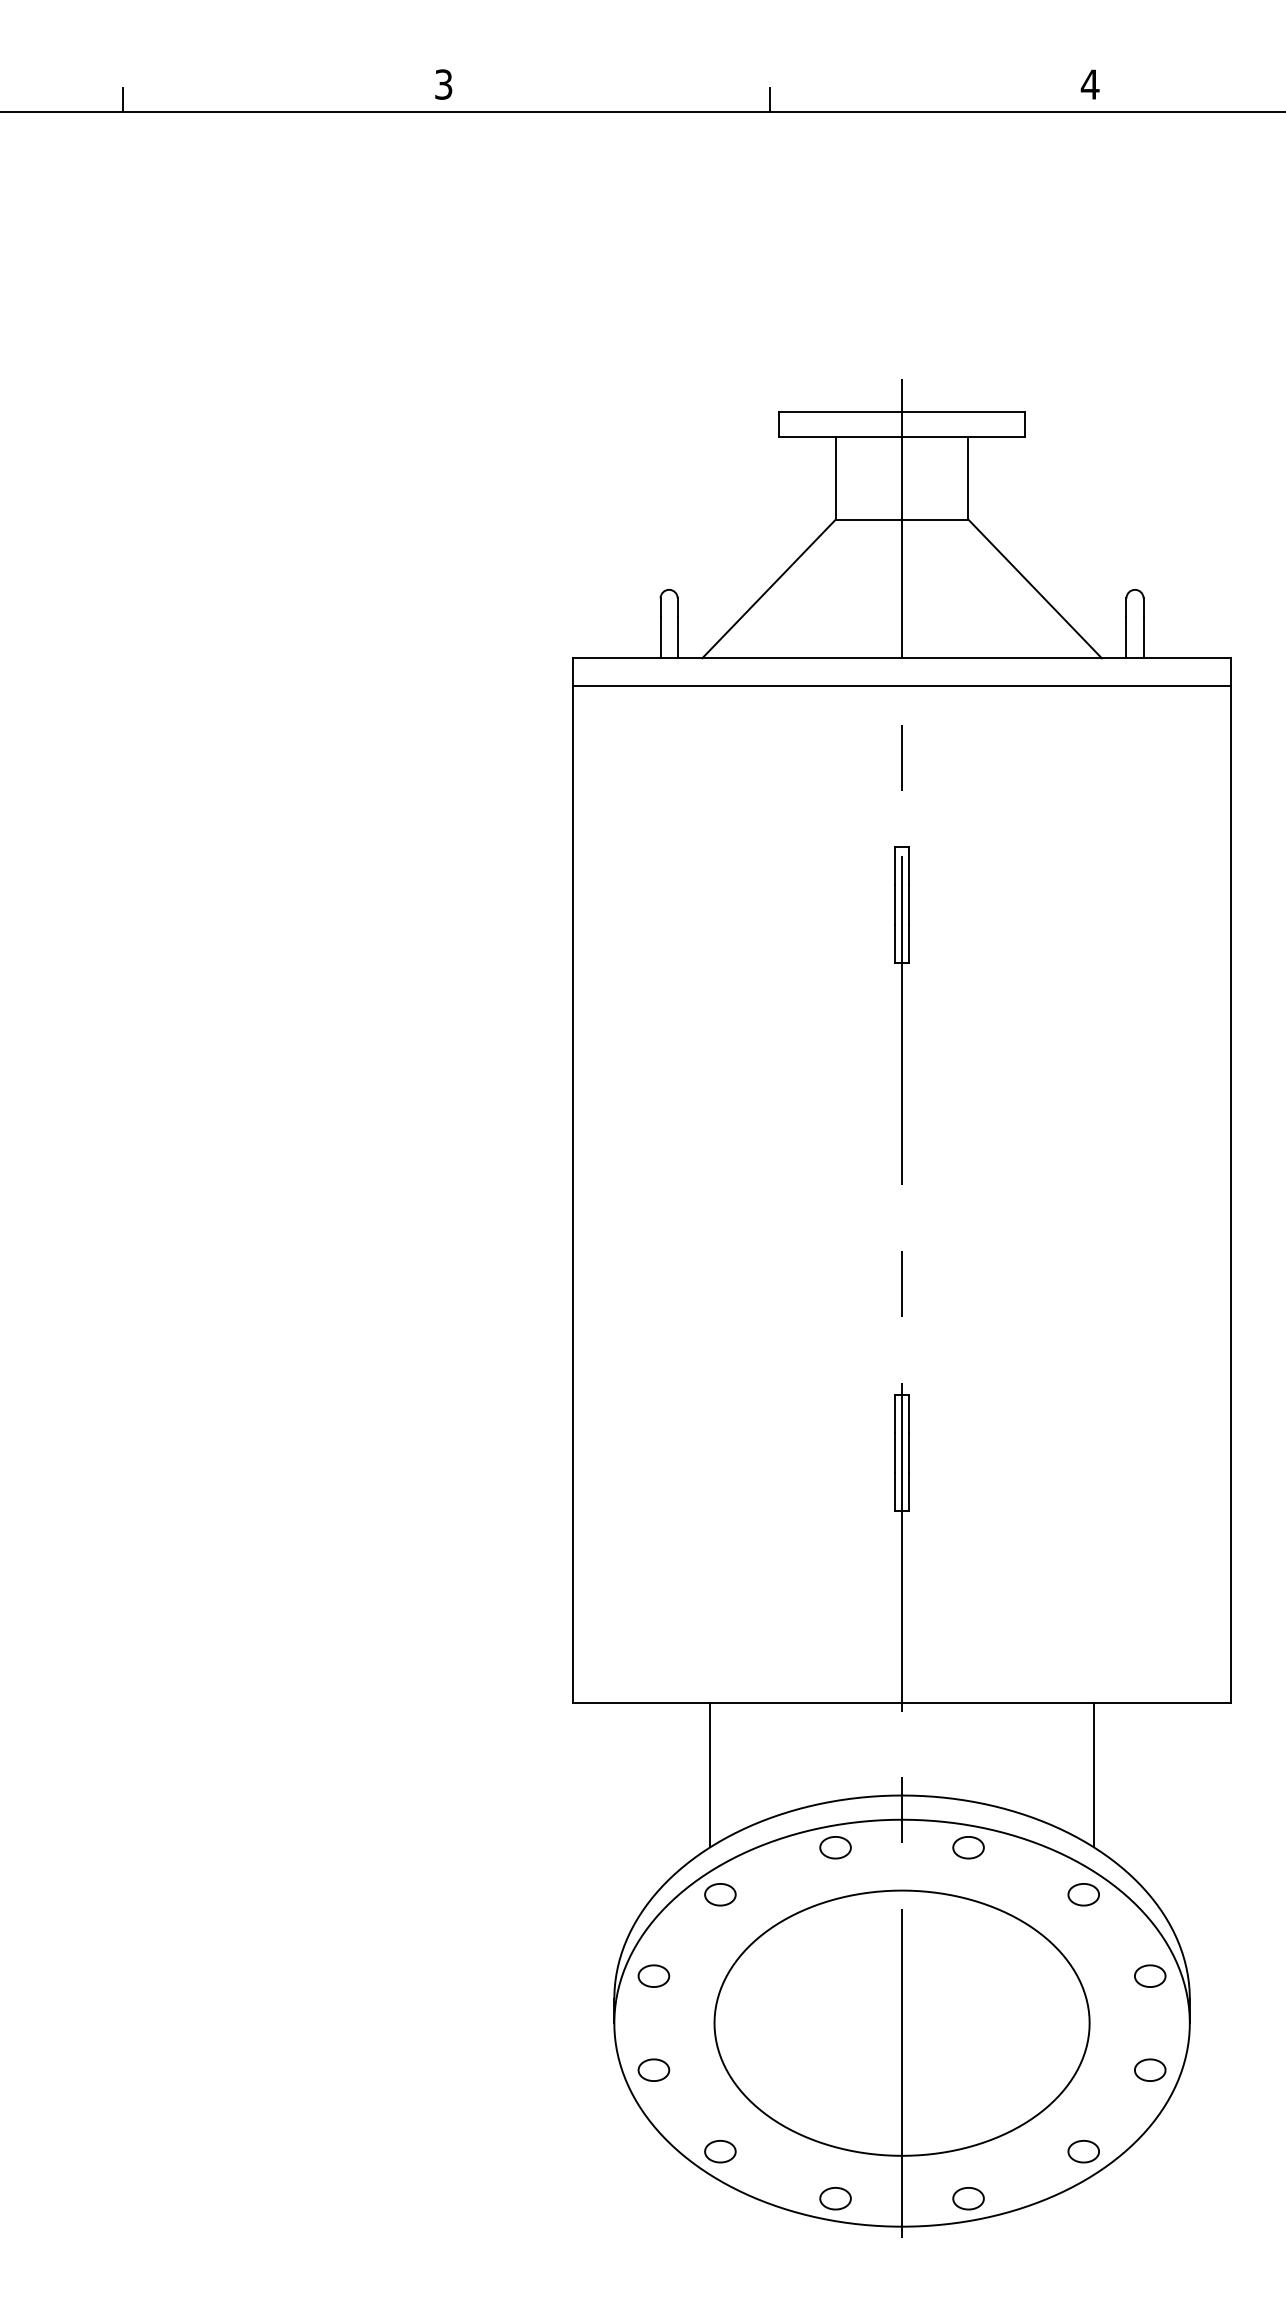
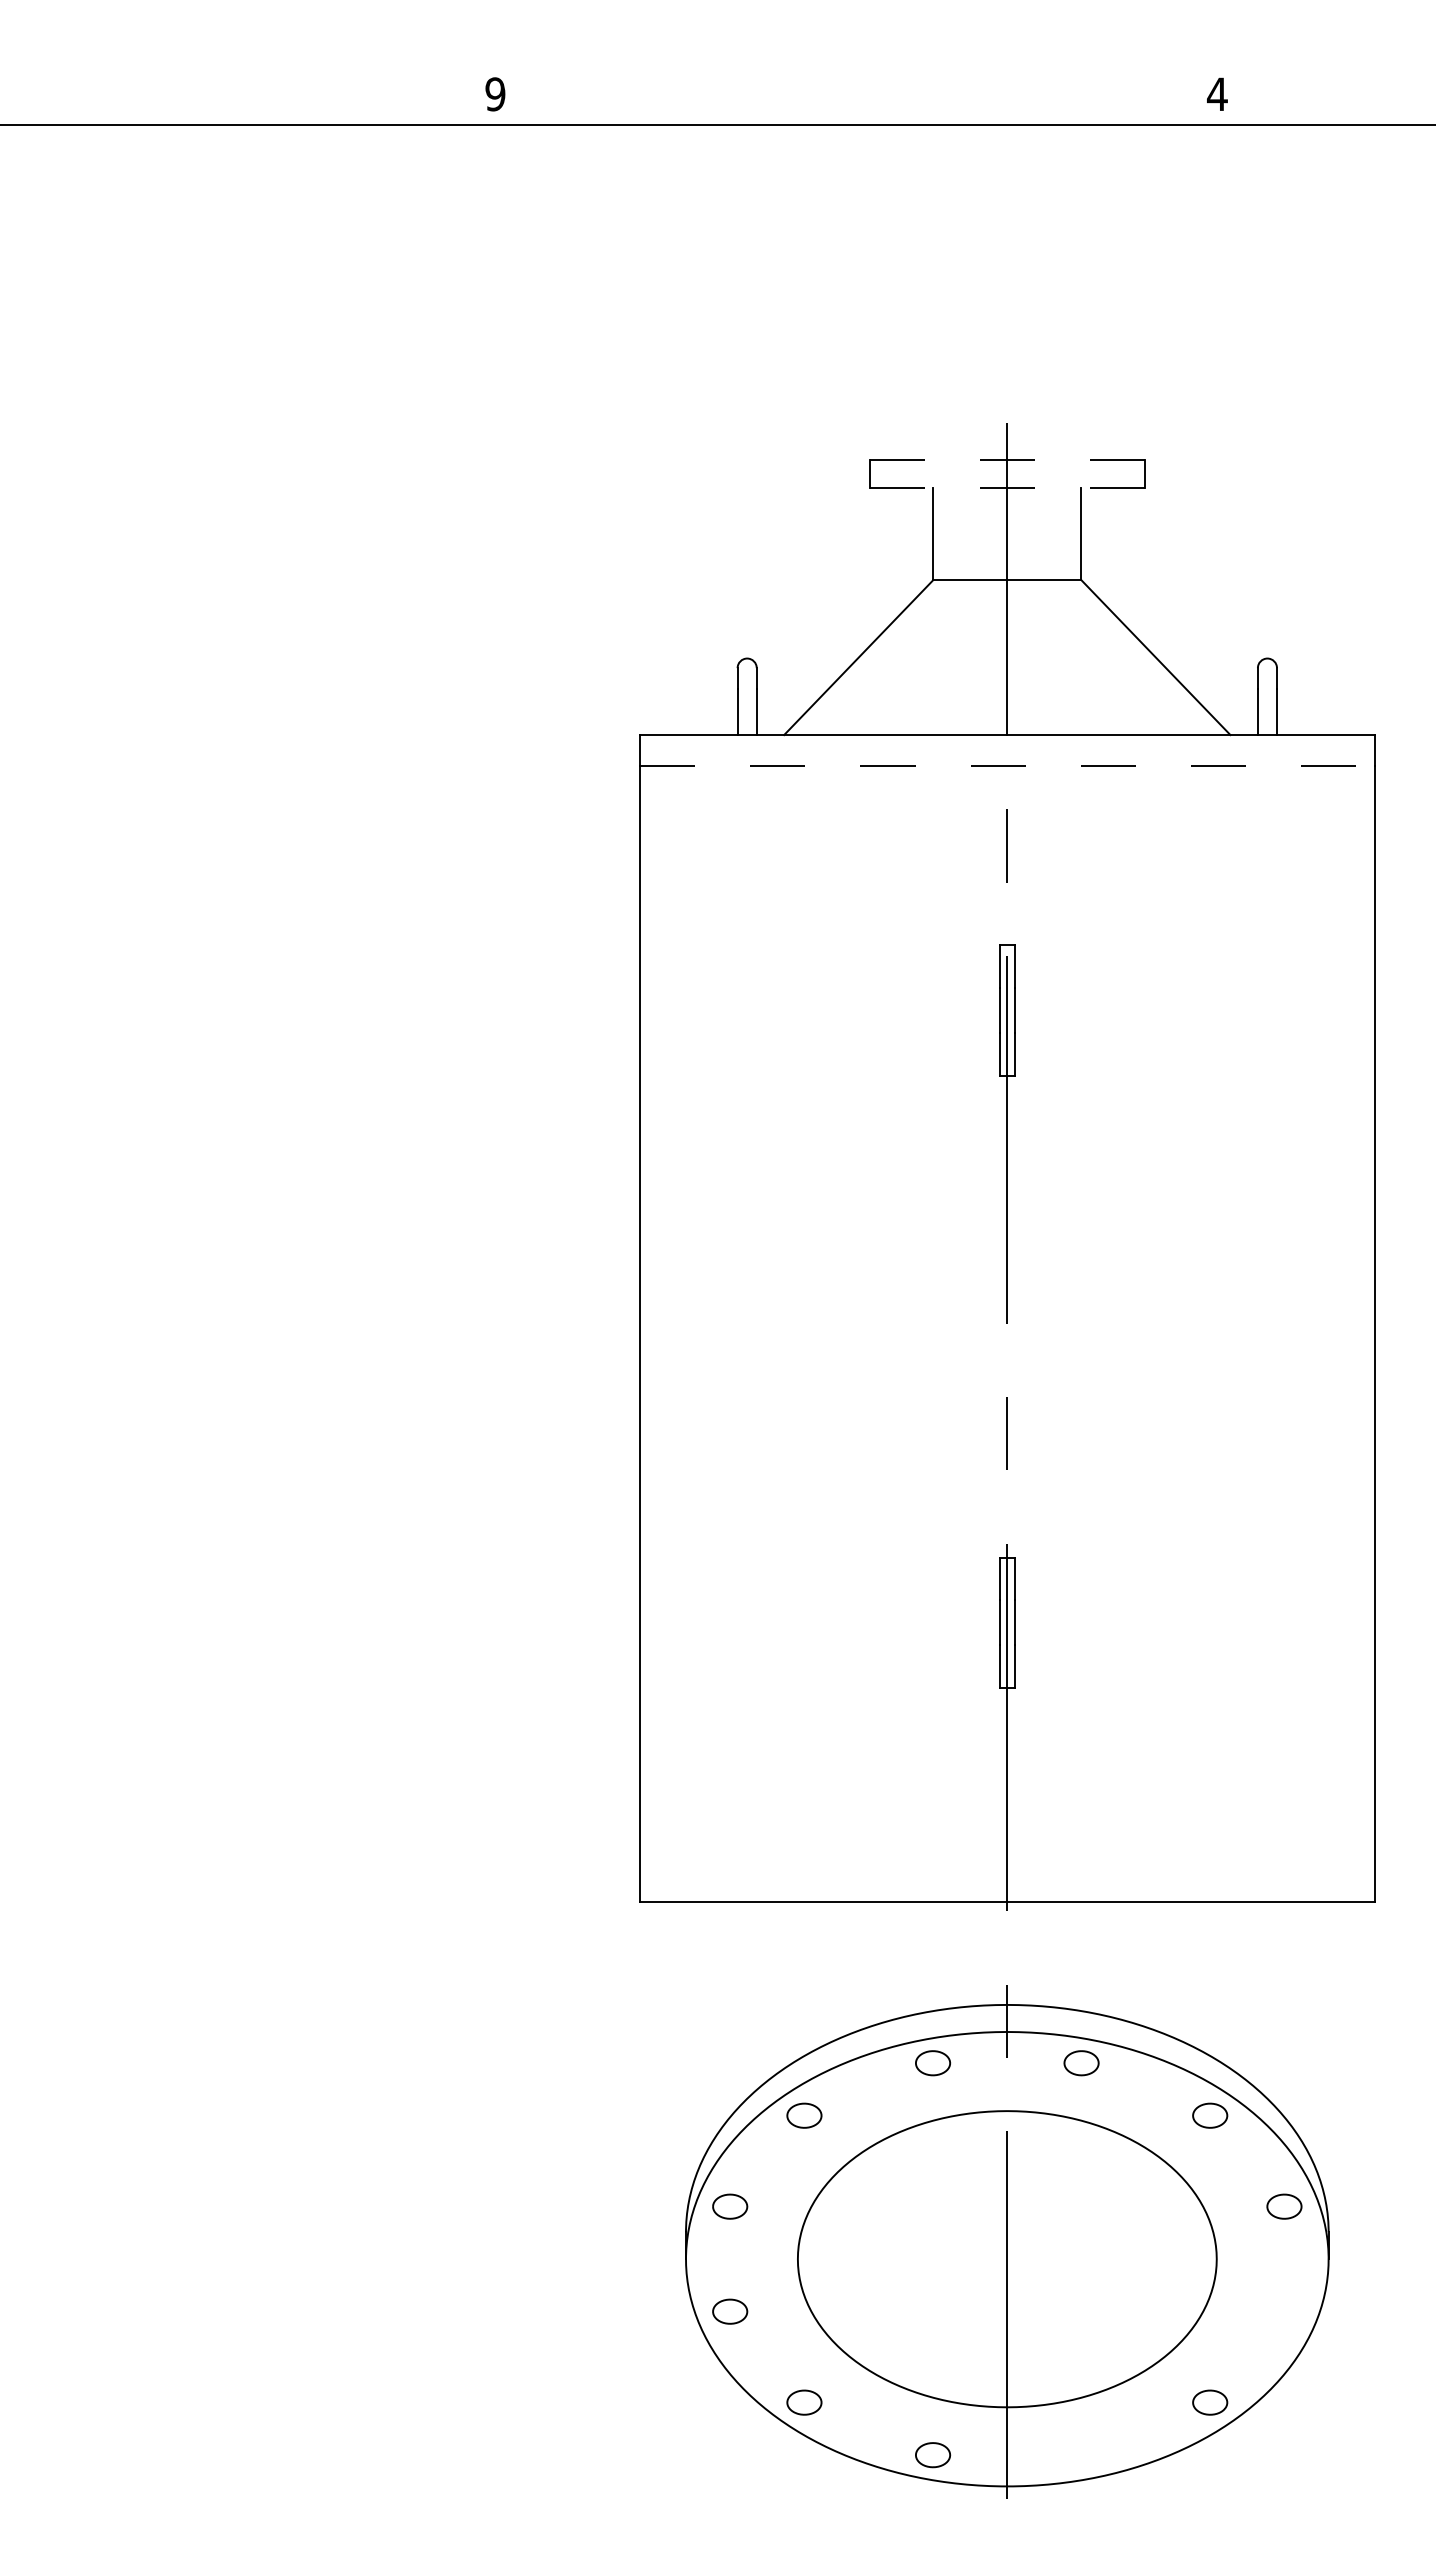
text: (443, 84) -> (495, 94), 3 -> 9
line: (123, 99) -> (137, 111), removed
line: (769, 99) -> (859, 111), removed
line: (902, 411) -> (1007, 459), solid -> dashed
line: (902, 437) -> (1007, 488), solid -> dashed
line: (902, 685) -> (1007, 765), solid -> dashed
line: (710, 1774) -> (793, 1981), removed
line: (1093, 1774) -> (1221, 1981), removed
part: (1150, 2070) -> (1284, 2311), removed
part: (968, 2198) -> (1081, 2455), removed

